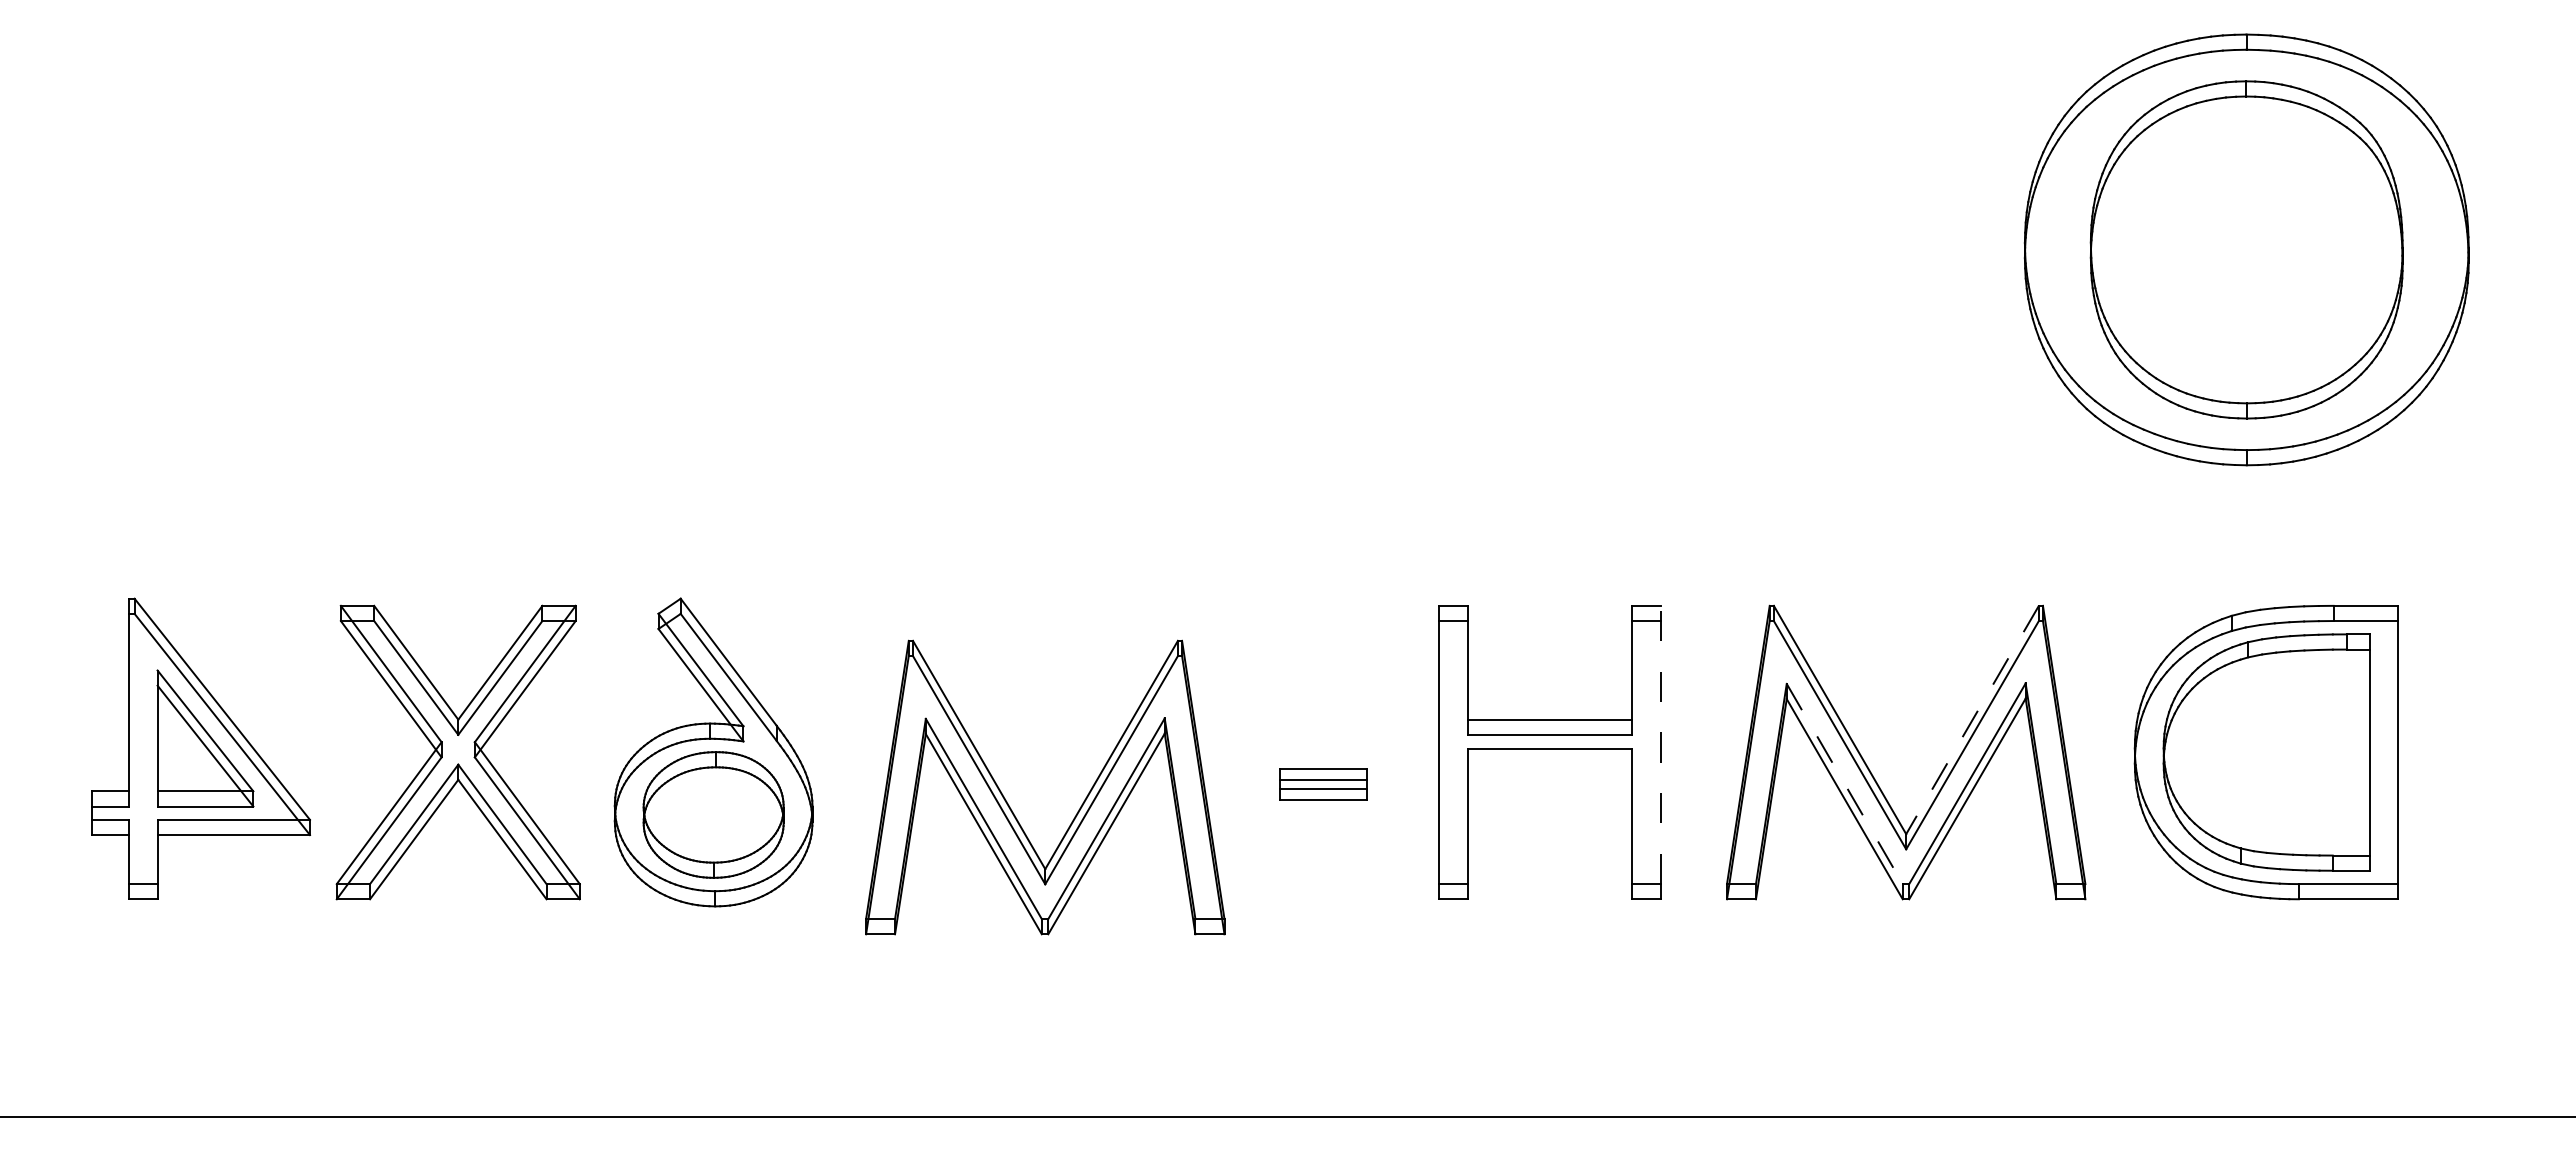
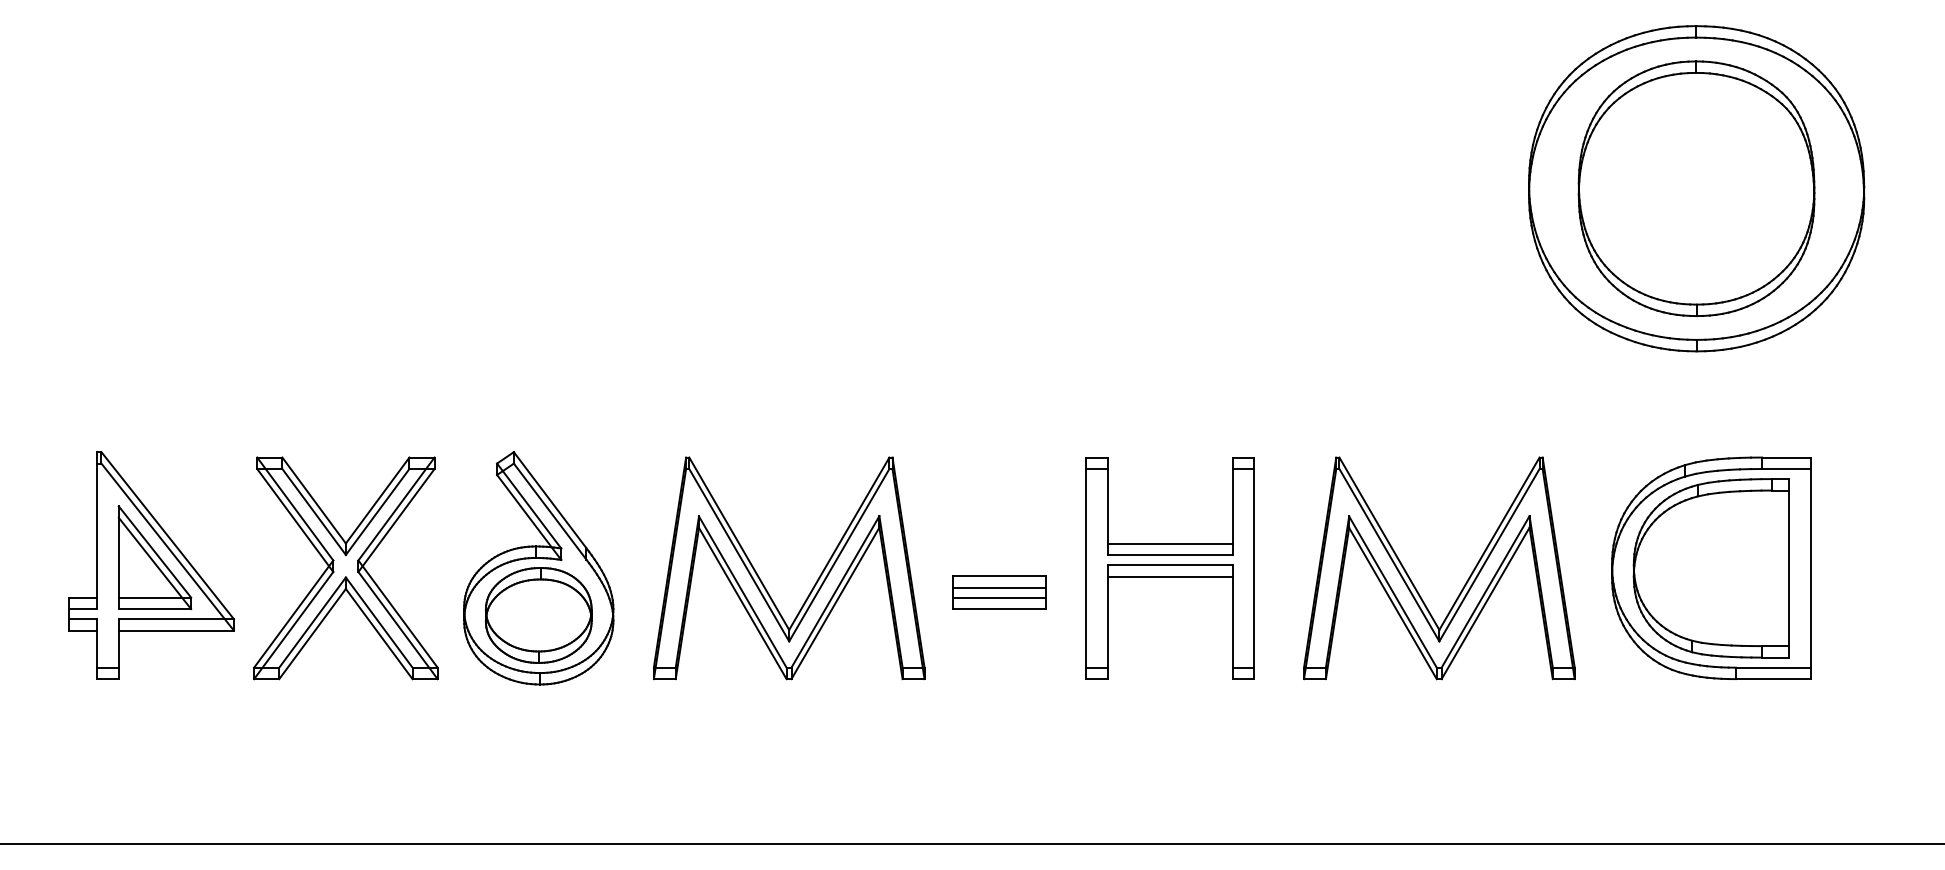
line: (1972, 720) -> (1489, 544), dashed -> solid
line: (1661, 744) -> (1254, 562), dashed -> solid
line: (1549, 763) -> (1169, 576), added
line: (1844, 783) -> (1392, 591), dashed -> solid
part: (1323, 784) -> (999, 592), size x1.43
part: (1078, 809) -> (814, 584), moved

